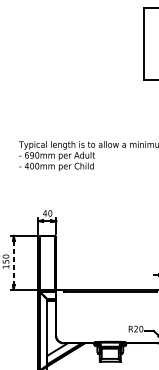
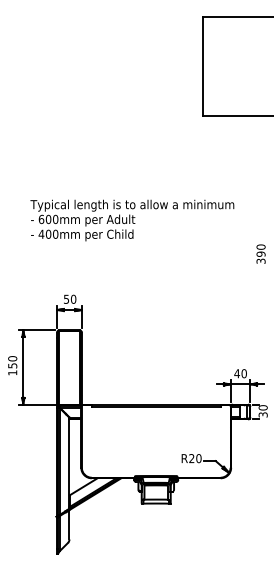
text: (32, 155) -> (48, 219), 690mm -> 600mm
text: (45, 212) -> (66, 298), 40 -> 50
line: (13, 262) -> (23, 367), dashed -> solid

